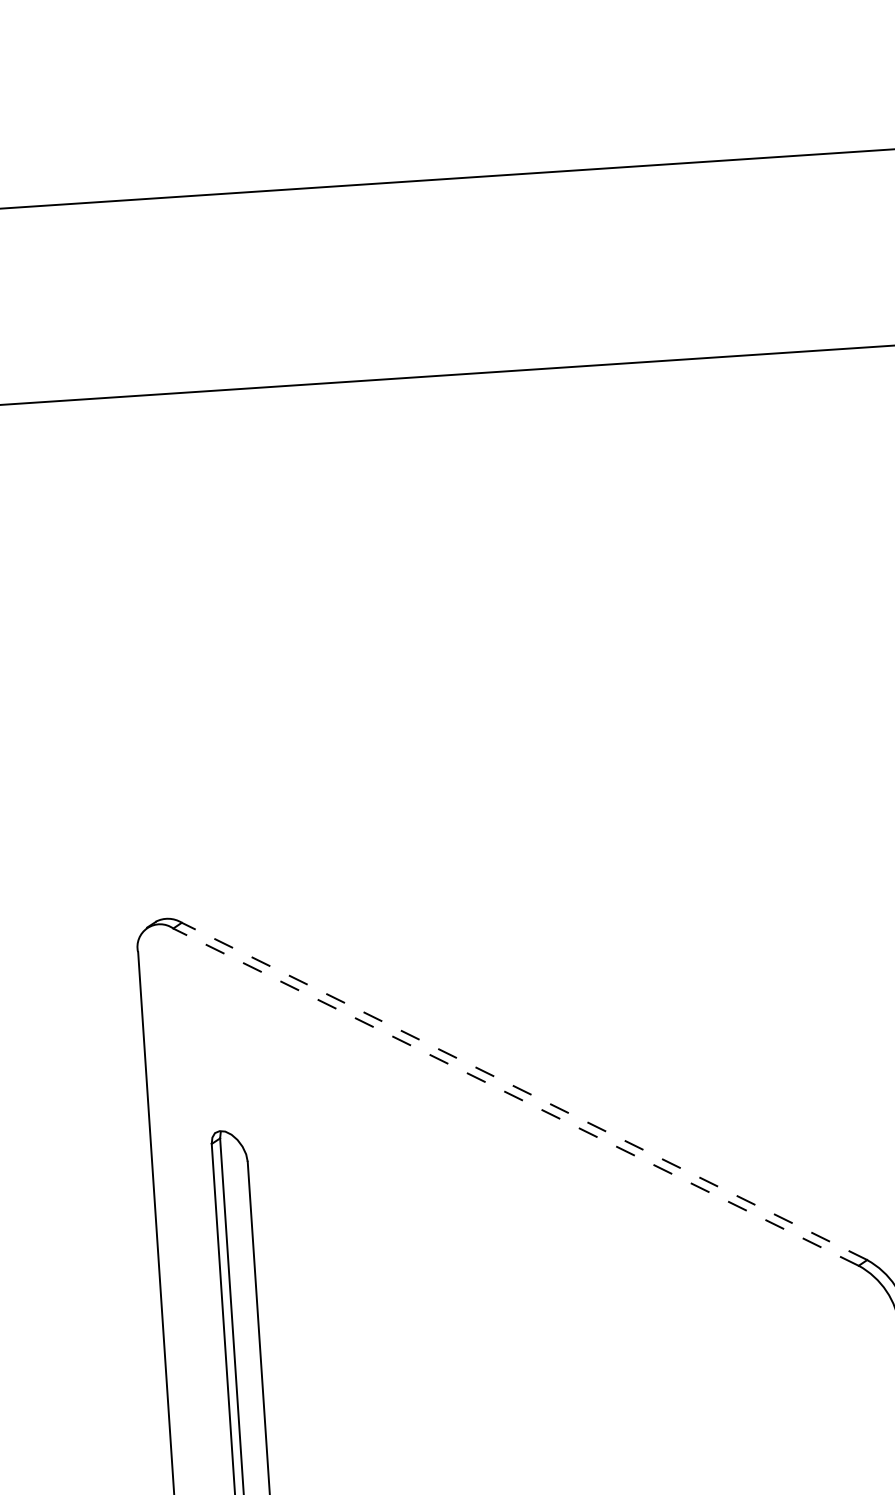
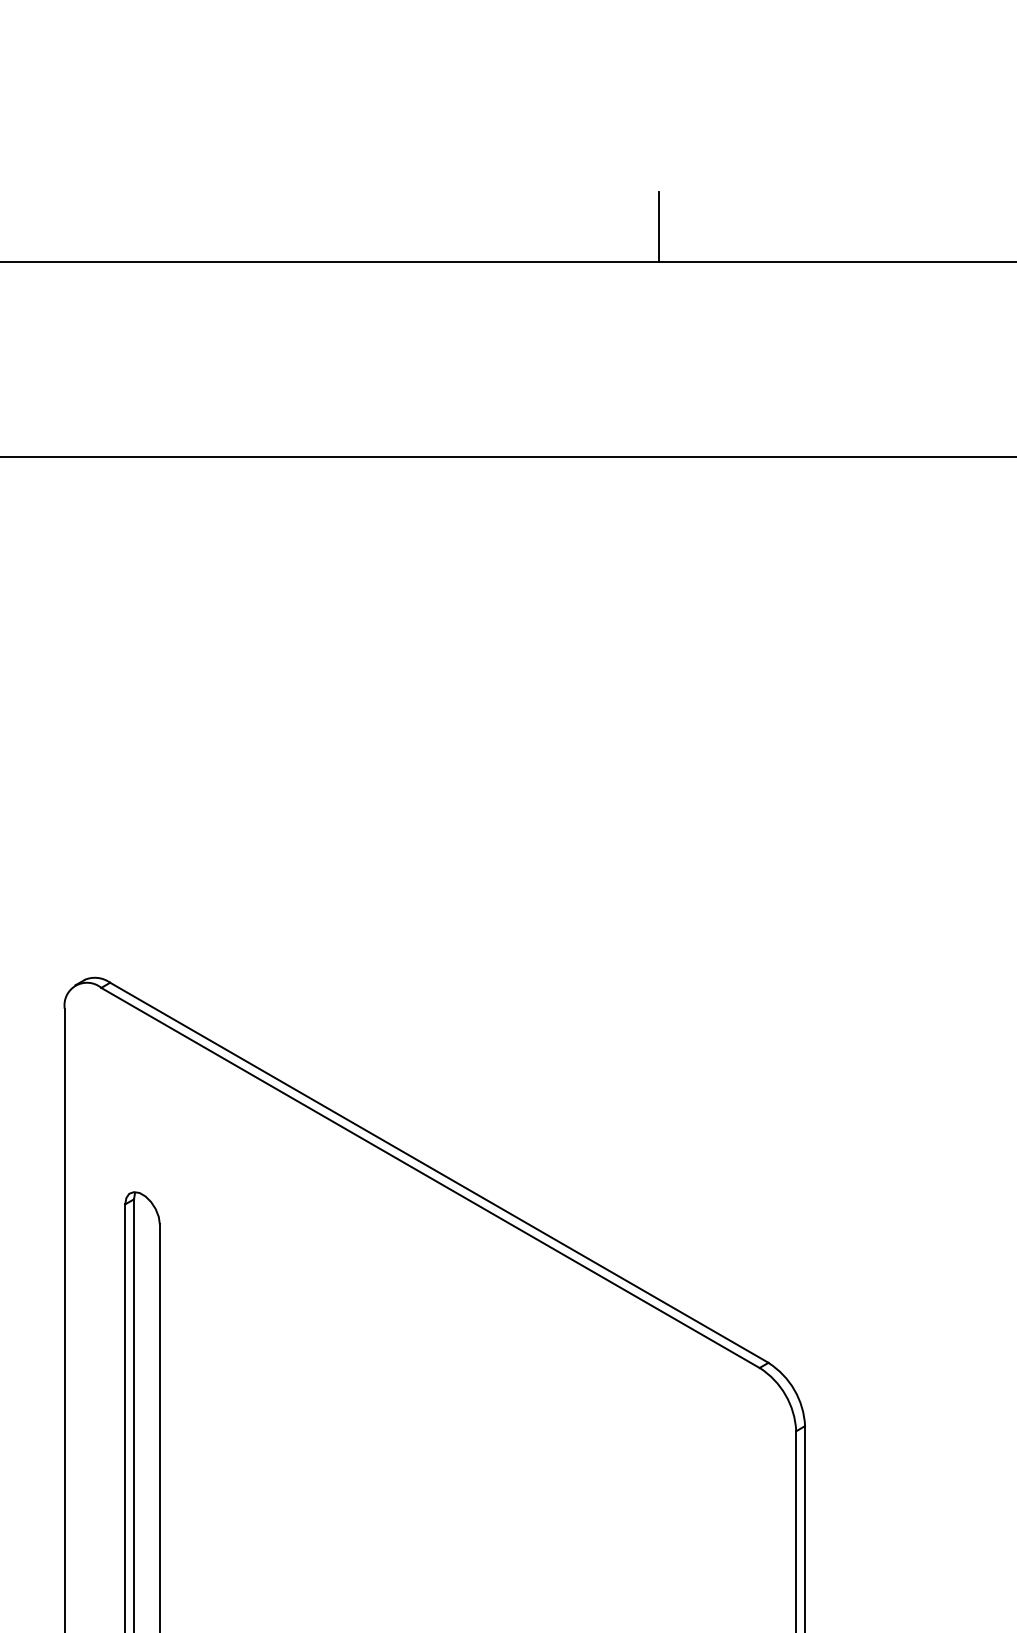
line: (682, 127) -> (659, 226), added
line: (523, 1091) -> (438, 1172), dashed -> solid
line: (515, 1096) -> (430, 1177), dashed -> solid

